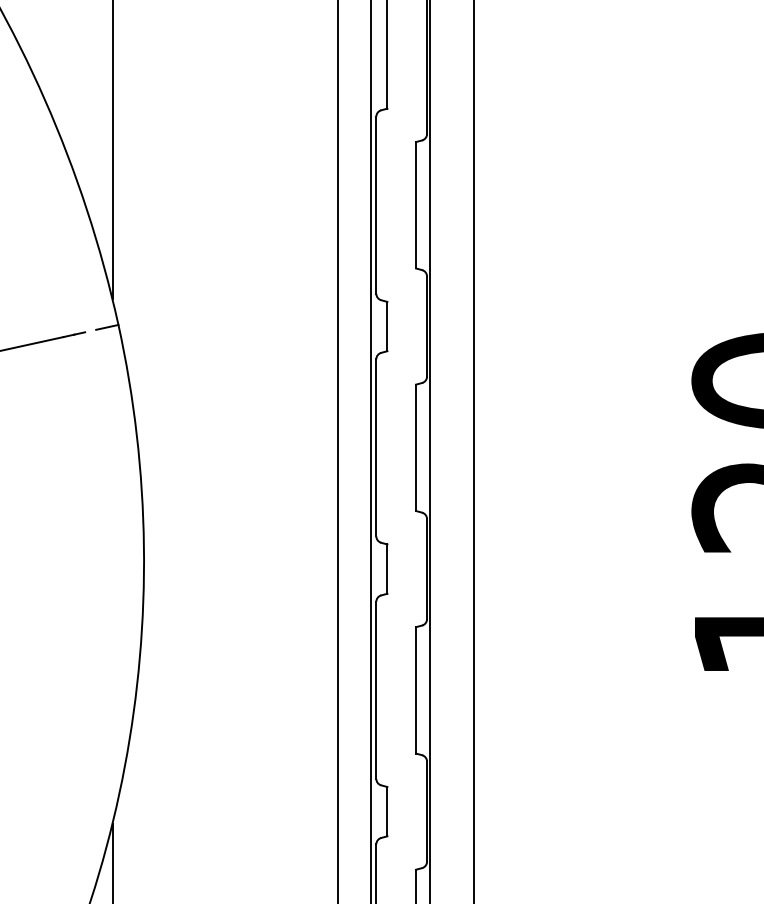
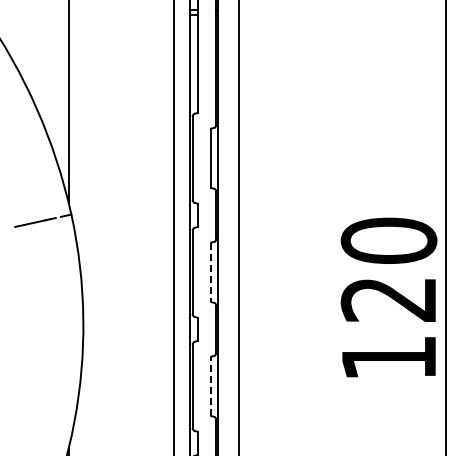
line: (416, 448) -> (211, 272), solid -> dashed
line: (416, 690) -> (211, 386), solid -> dashed

